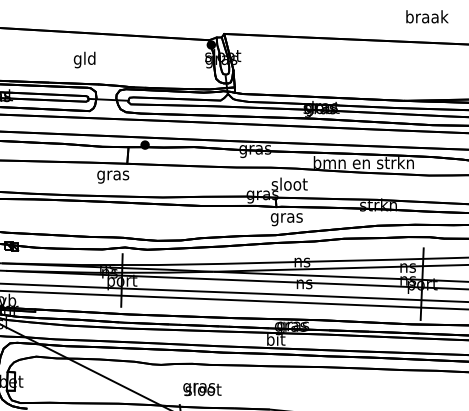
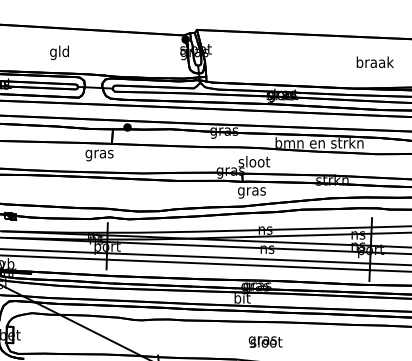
text: (427, 16) -> (375, 62), moved
text: (84, 59) -> (59, 52), moved
text: (202, 389) -> (265, 341), moved

